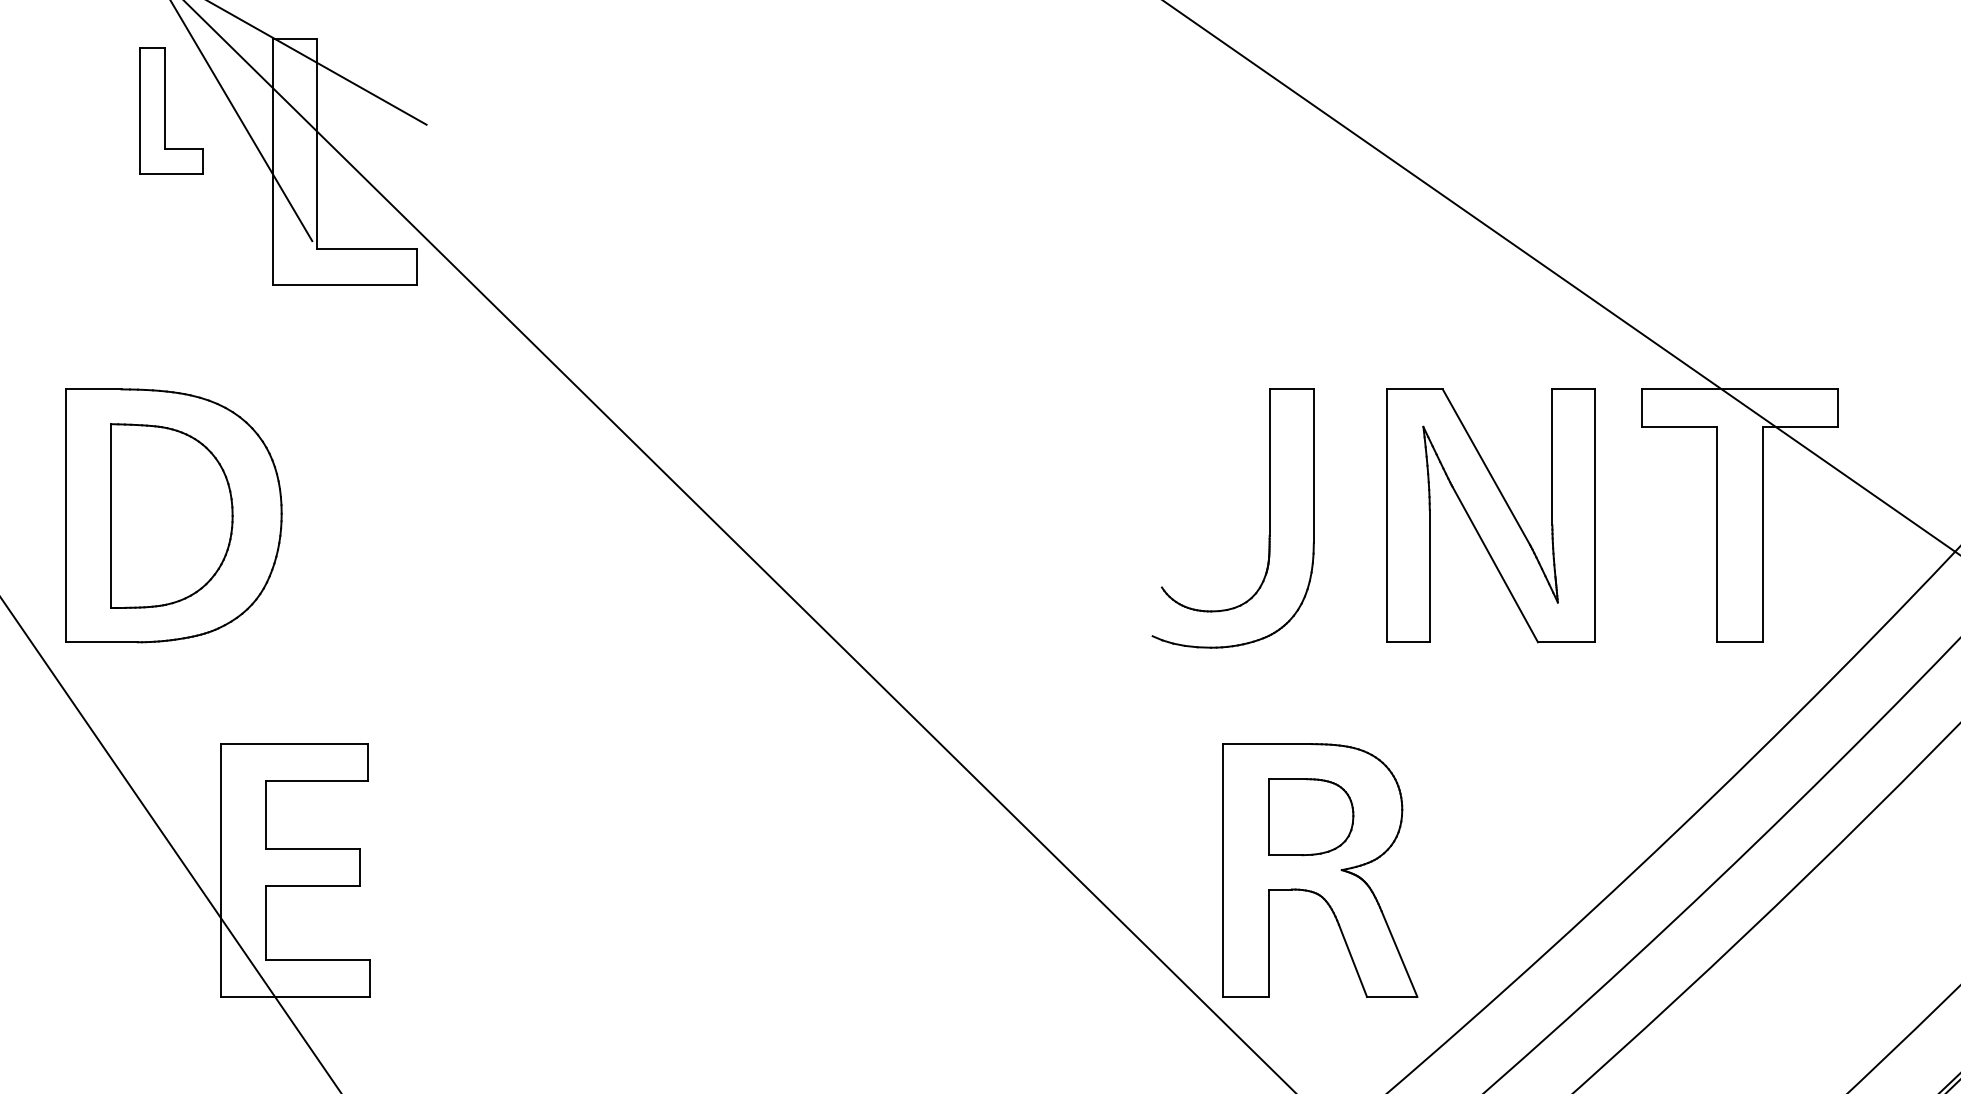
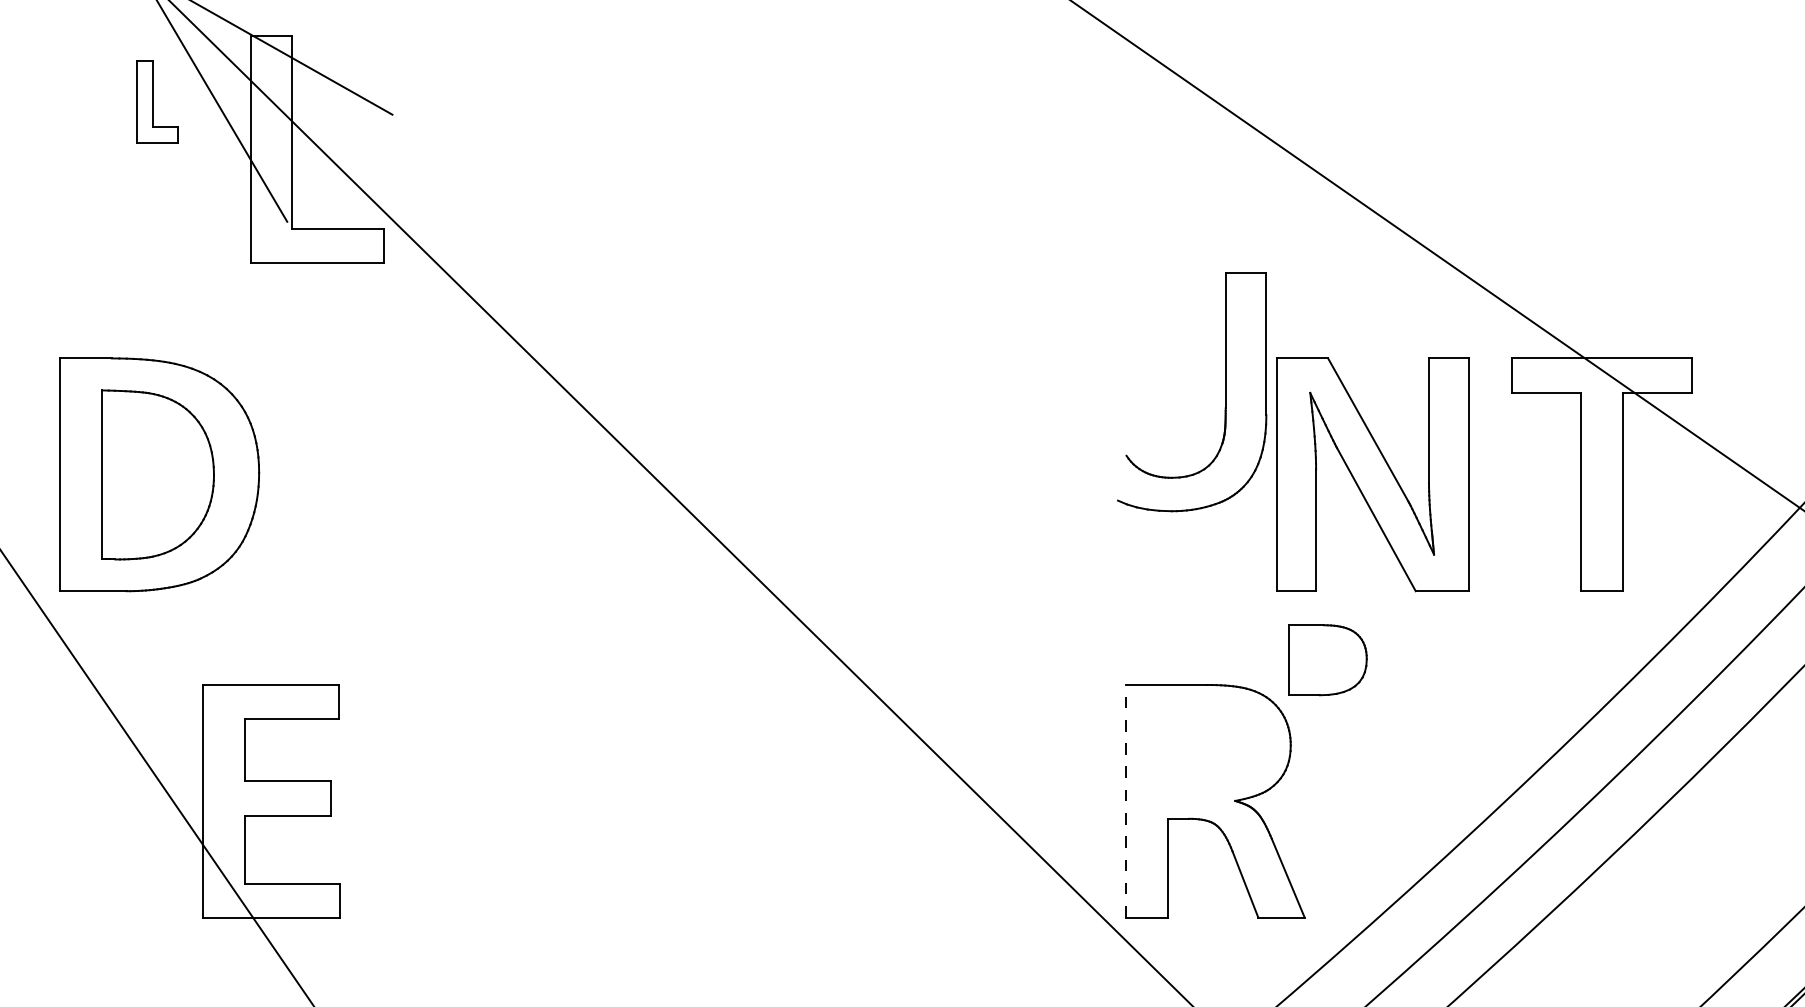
part: (171, 111) -> (157, 102), size x0.7
part: (1269, 518) -> (1225, 392), moved
part: (1310, 817) -> (1327, 660), moved
line: (1222, 869) -> (1125, 800), solid -> dashed

